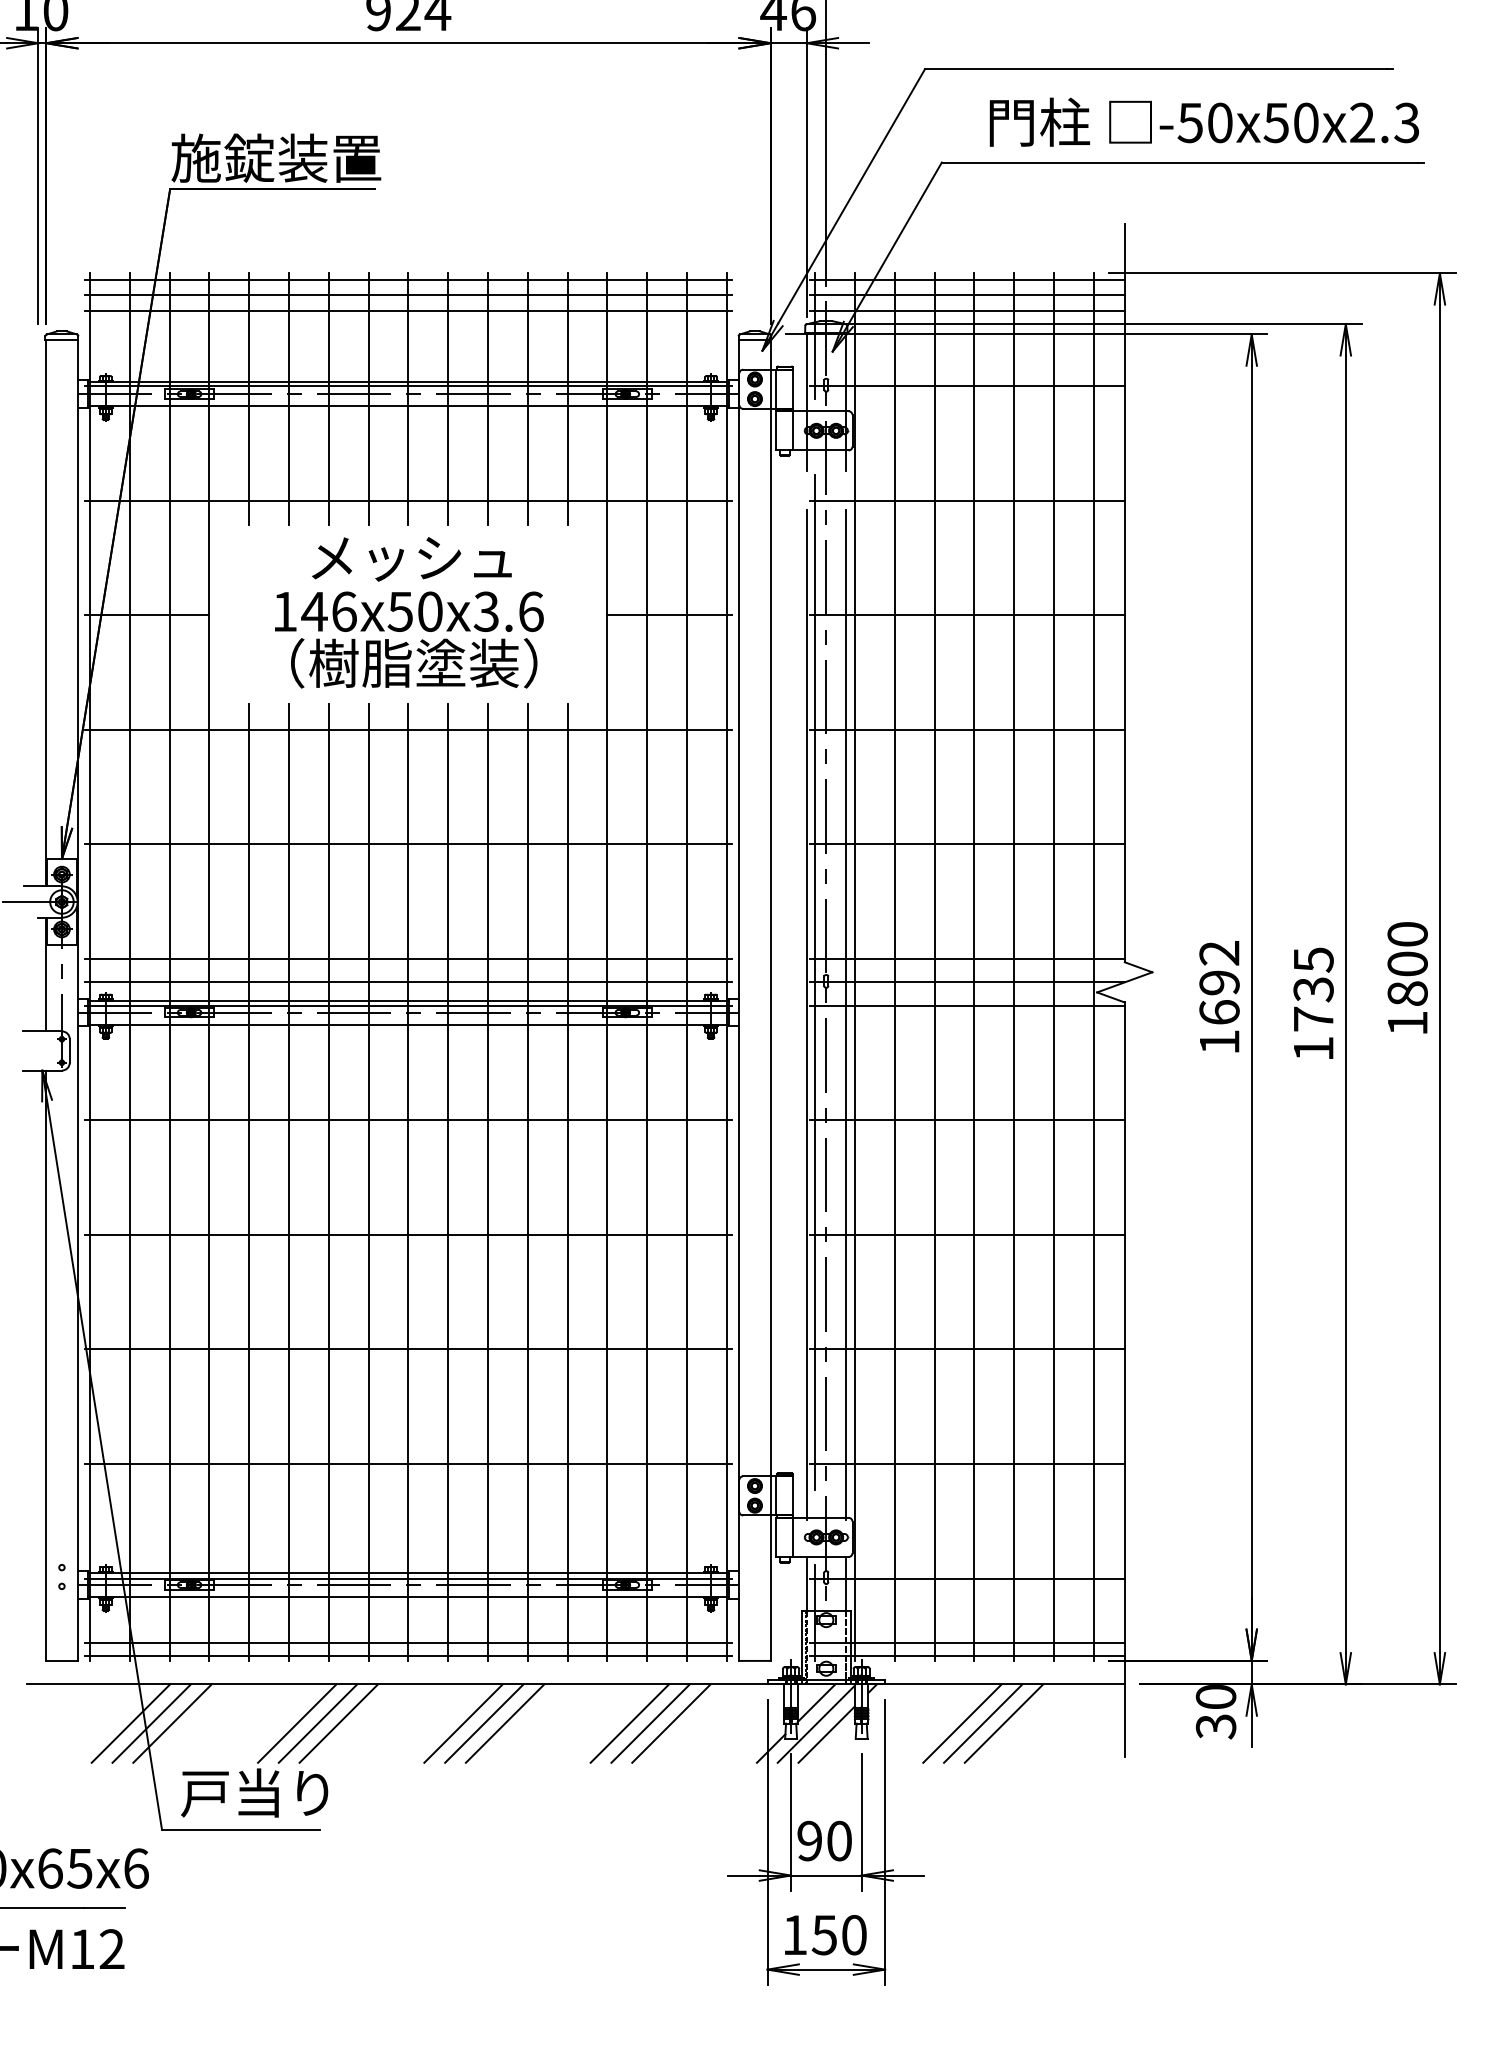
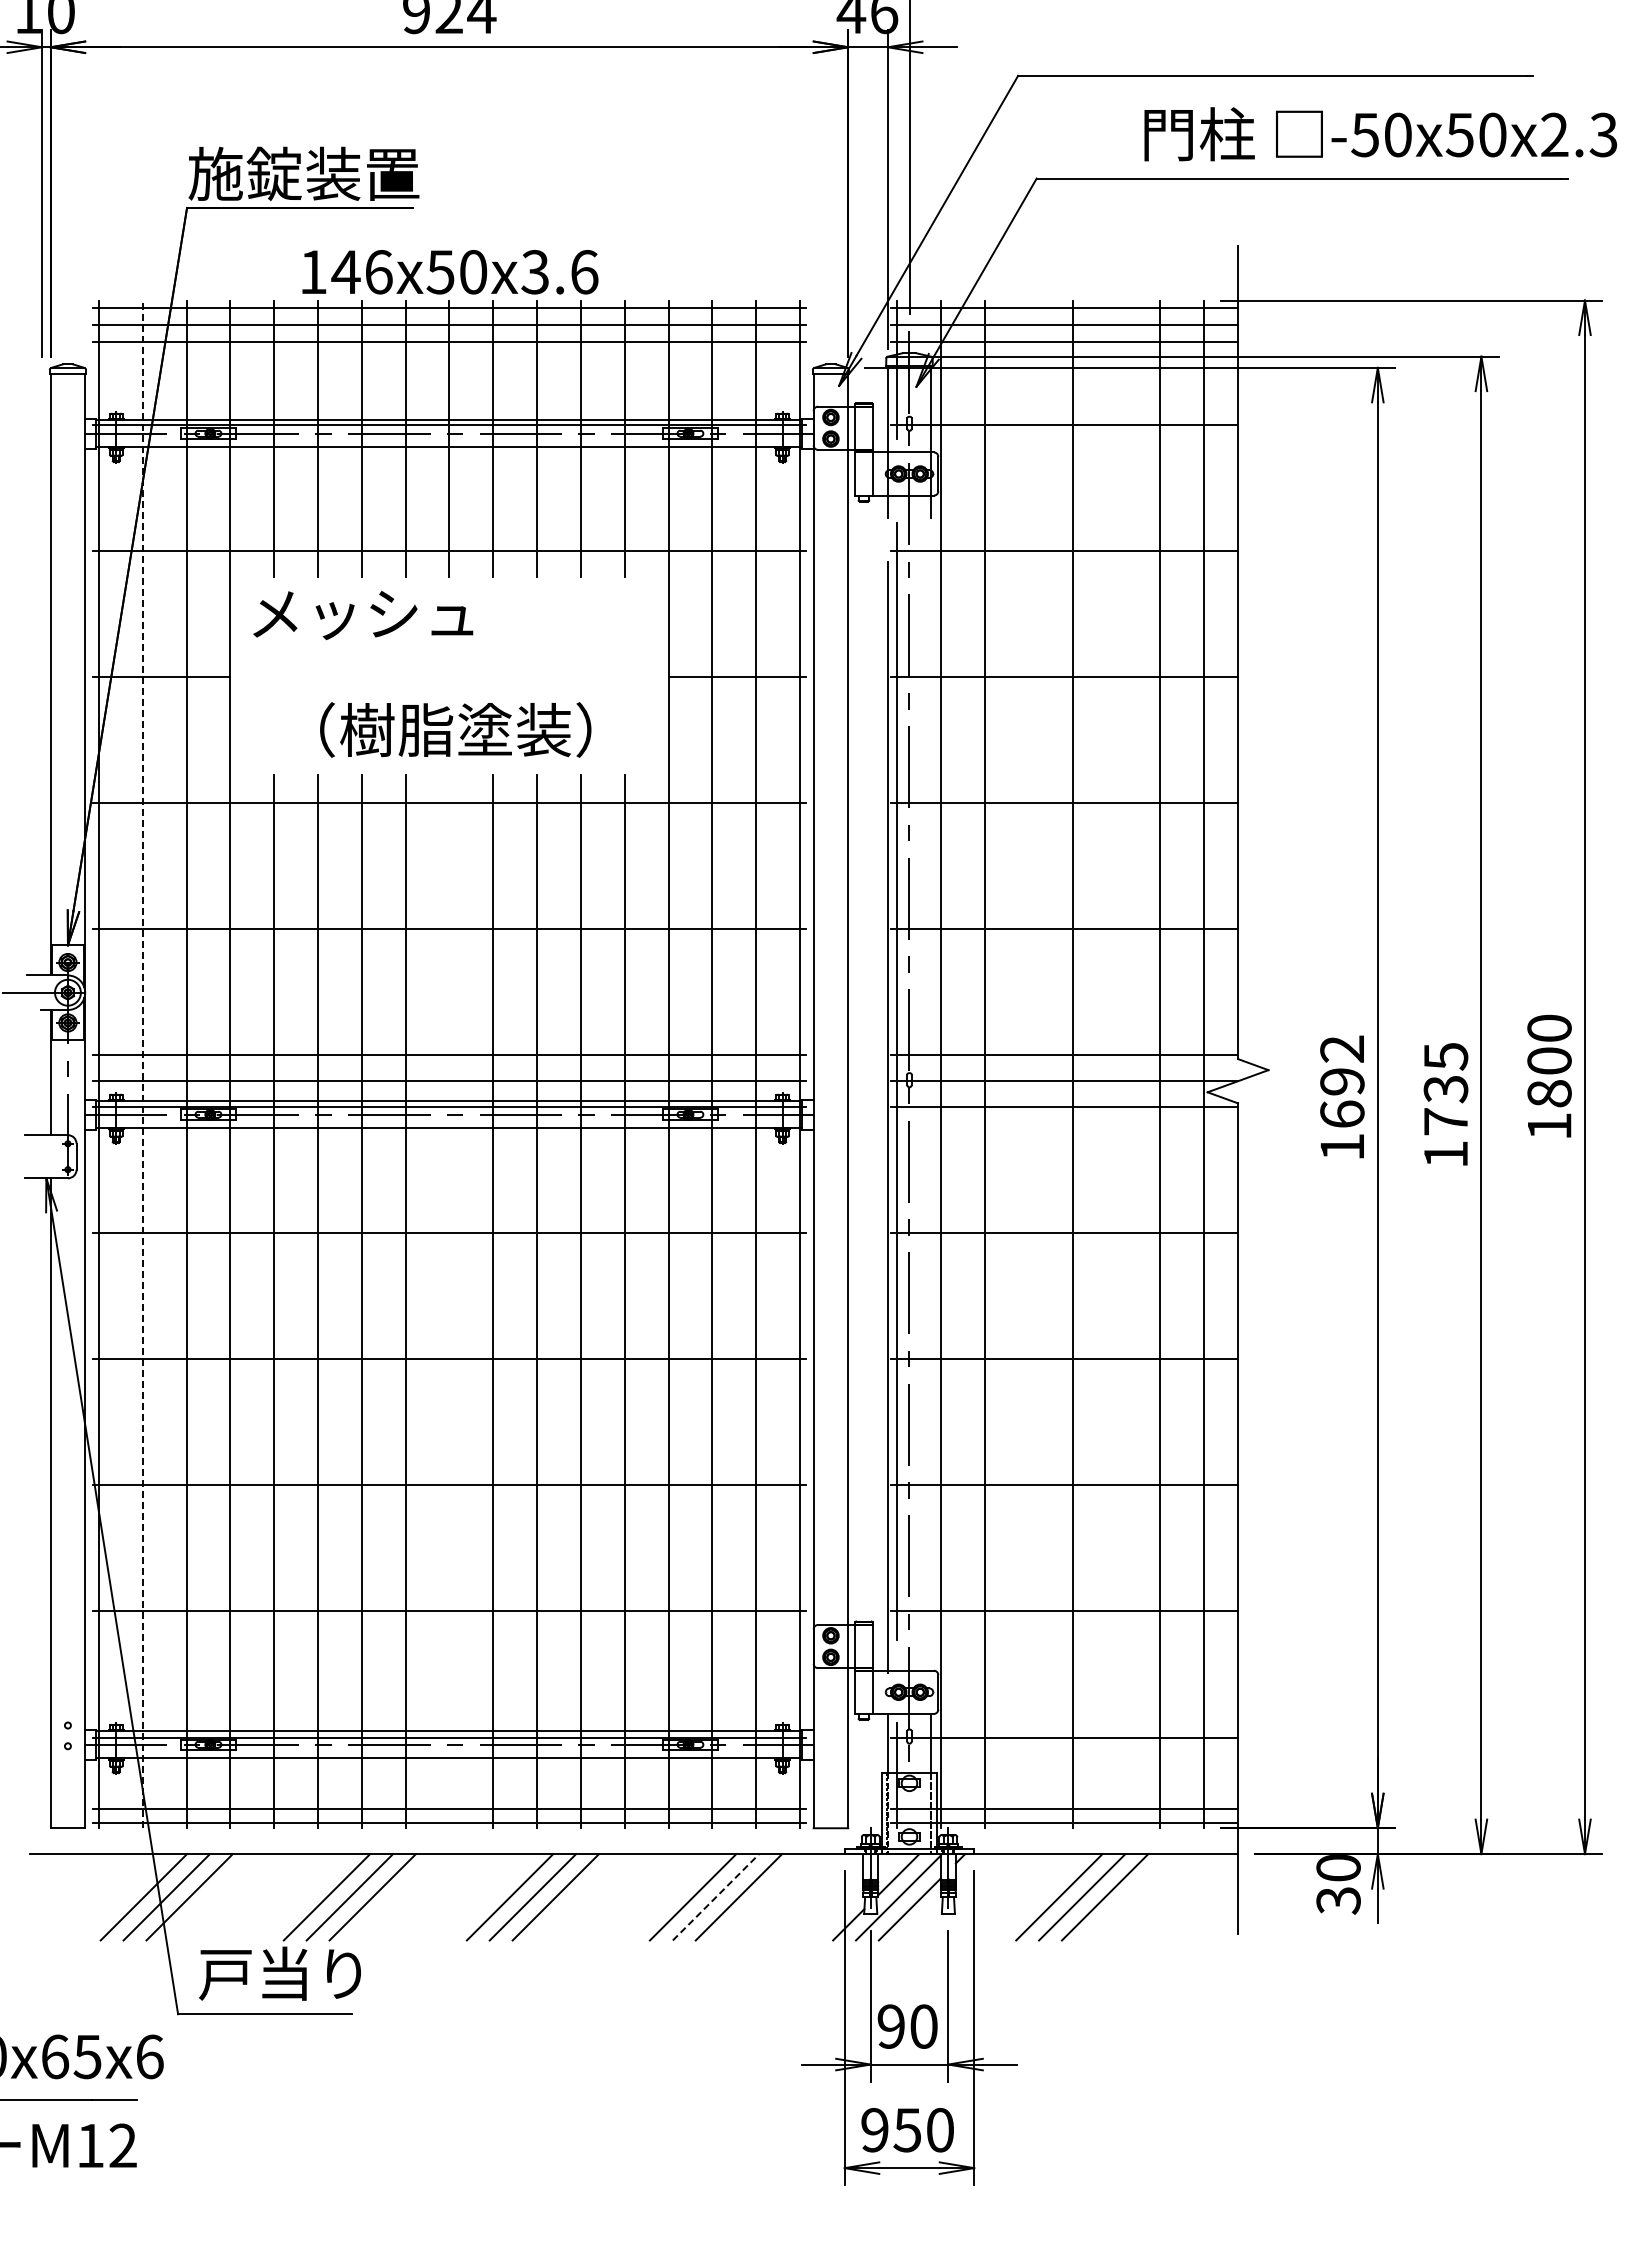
text: (1204, 122) -> (1380, 134), moved
text: (412, 559) -> (363, 615), moved
text: (409, 612) -> (450, 272), moved
line: (129, 967) -> (142, 1064), solid -> dashed
line: (934, 967) -> (1028, 1064), removed
line: (1014, 967) -> (1116, 1064), removed
line: (846, 1015) -> (931, 1117), removed
line: (408, 1182) -> (449, 1301), removed
line: (651, 1722) -> (716, 1896), solid -> dashed
text: (794, 1935) -> (874, 2130), 150 -> 950

